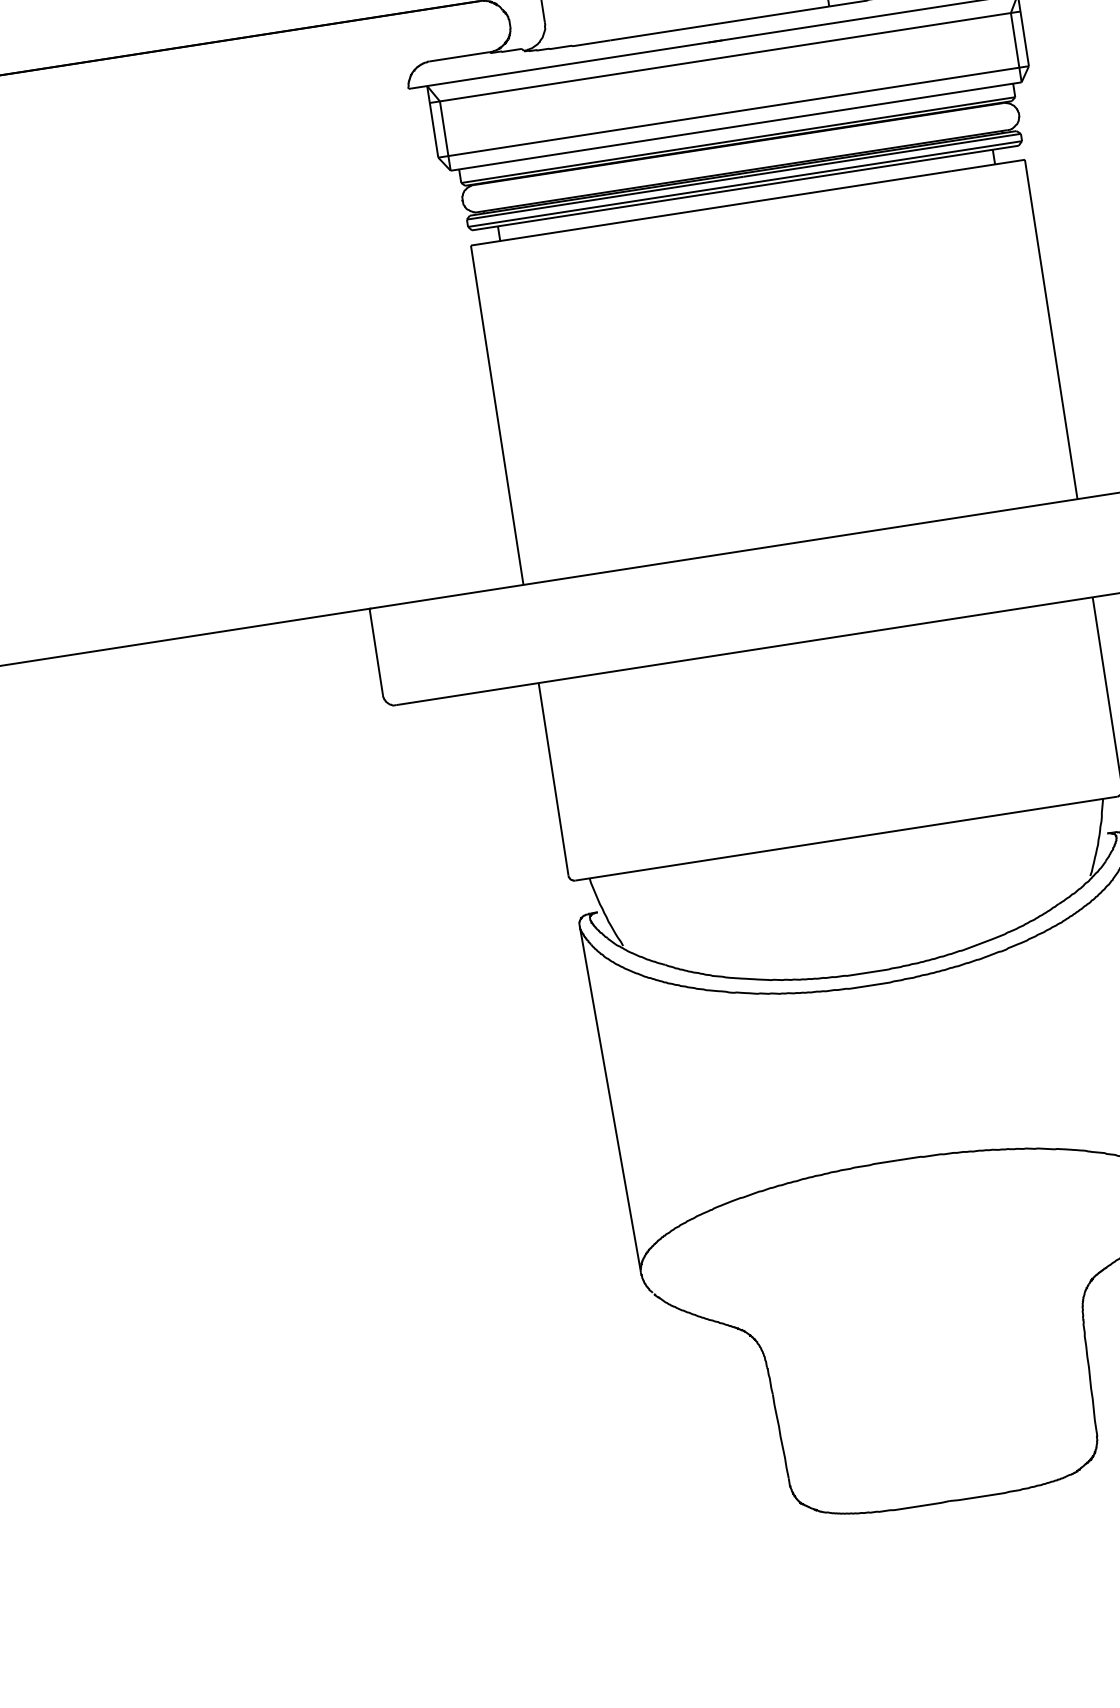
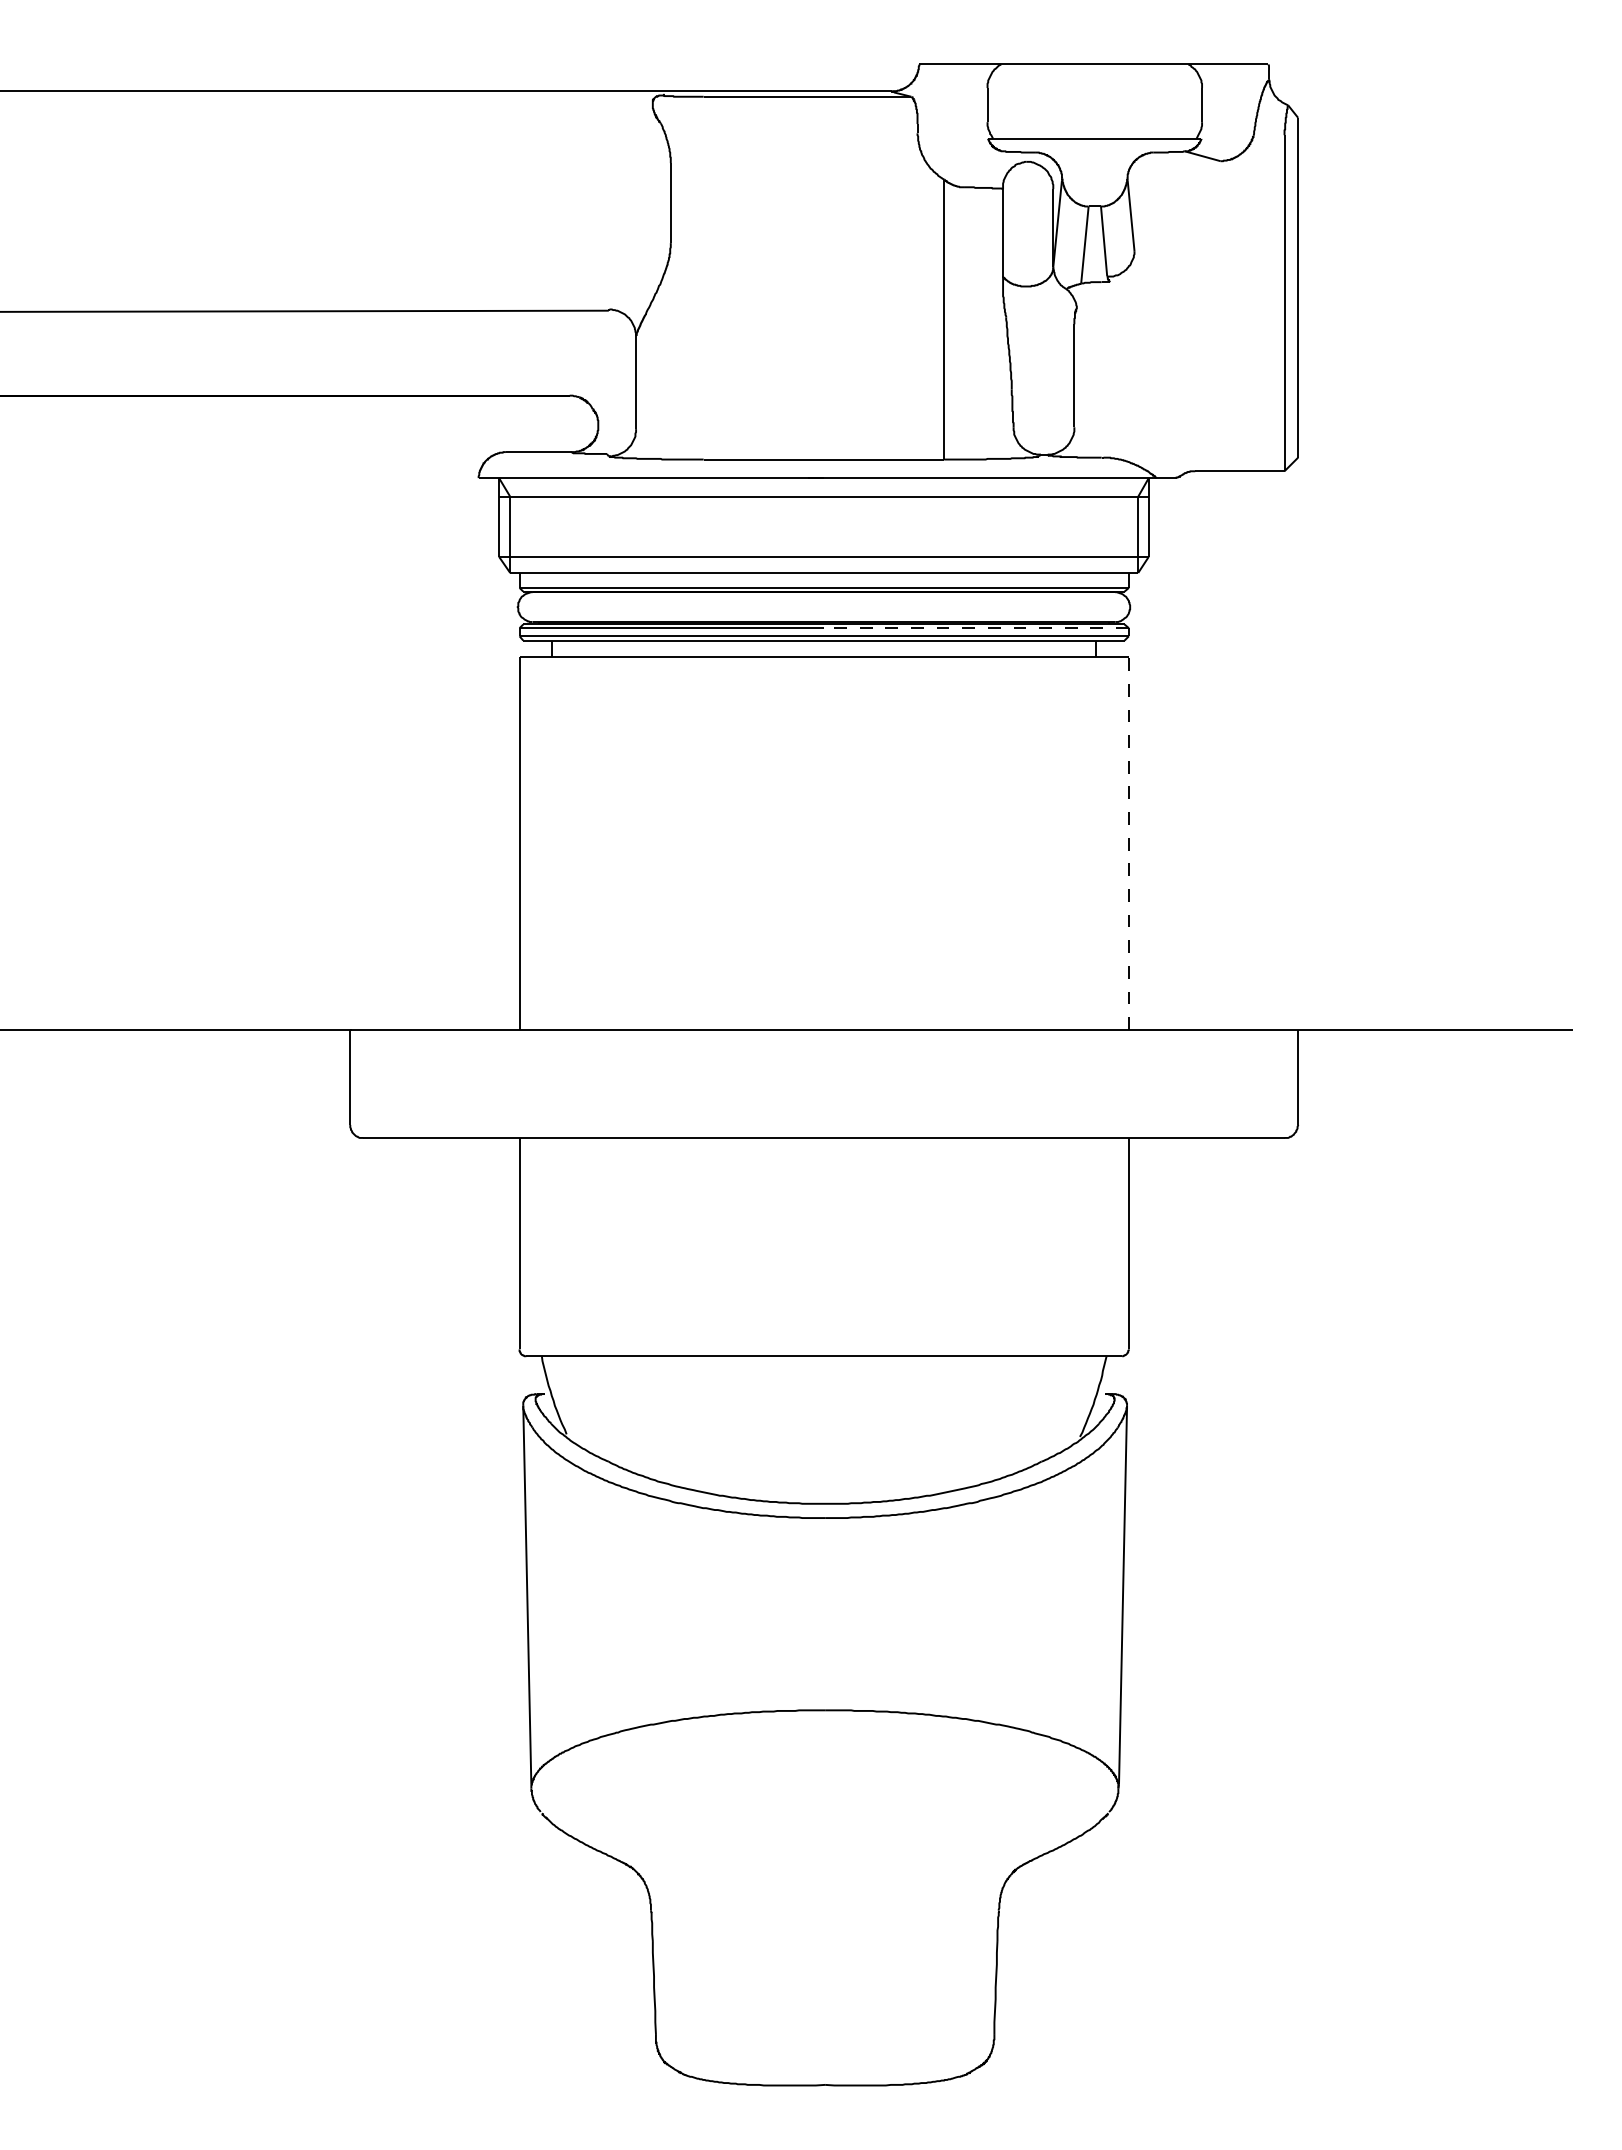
line: (882, 155) -> (976, 628), solid -> dashed
line: (1050, 329) -> (1128, 843), solid -> dashed

